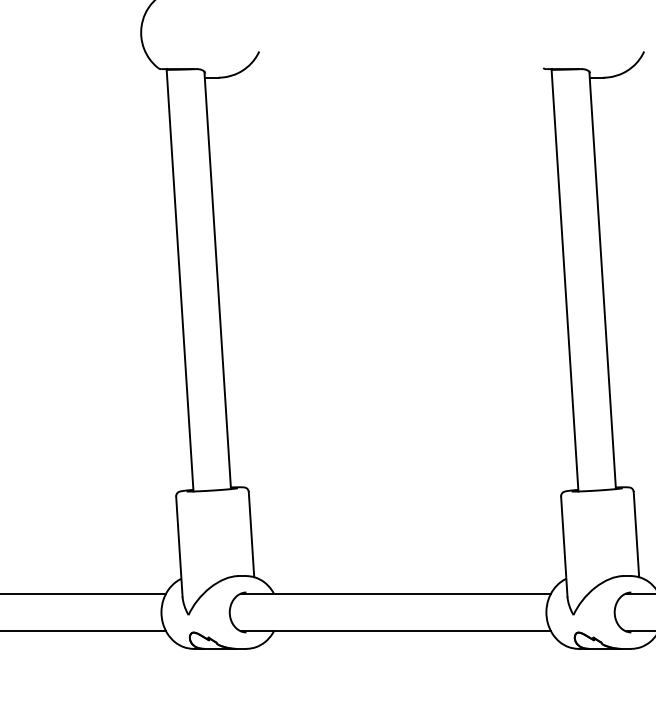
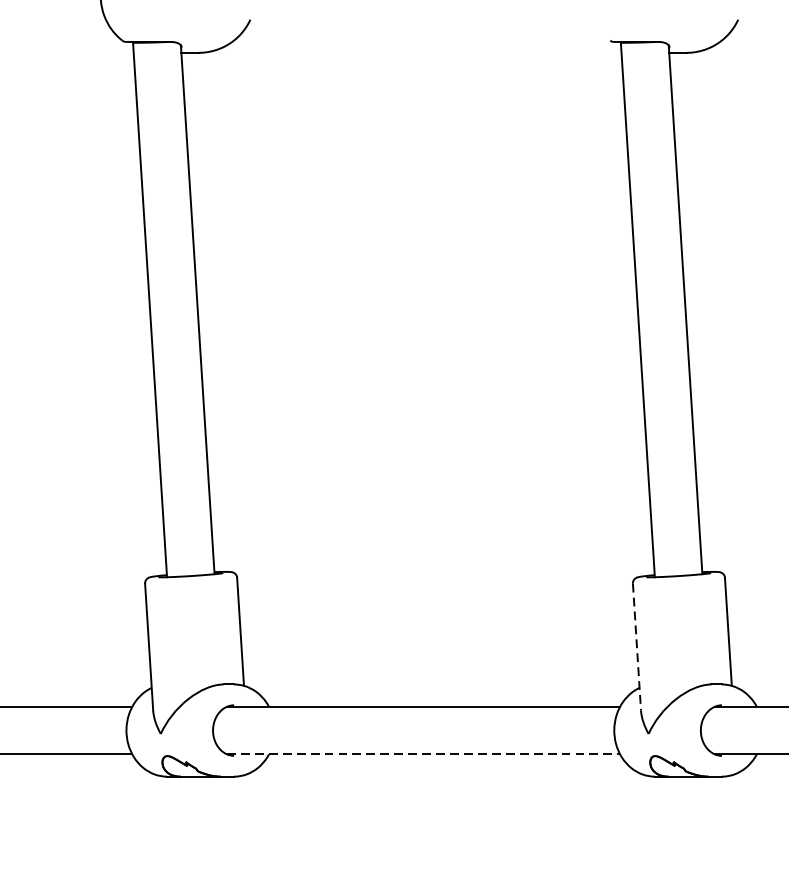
line: (564, 547) -> (637, 648), solid -> dashed
line: (396, 631) -> (424, 754), solid -> dashed

